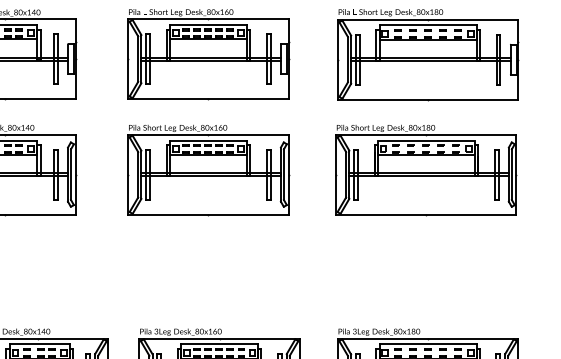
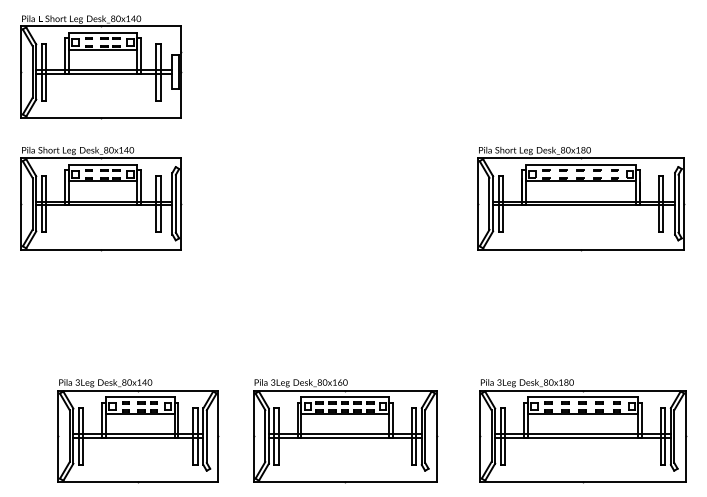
part: (208, 55) -> (332, 67), removed
part: (428, 55) -> (583, 67), removed
part: (208, 170) -> (332, 199), removed

